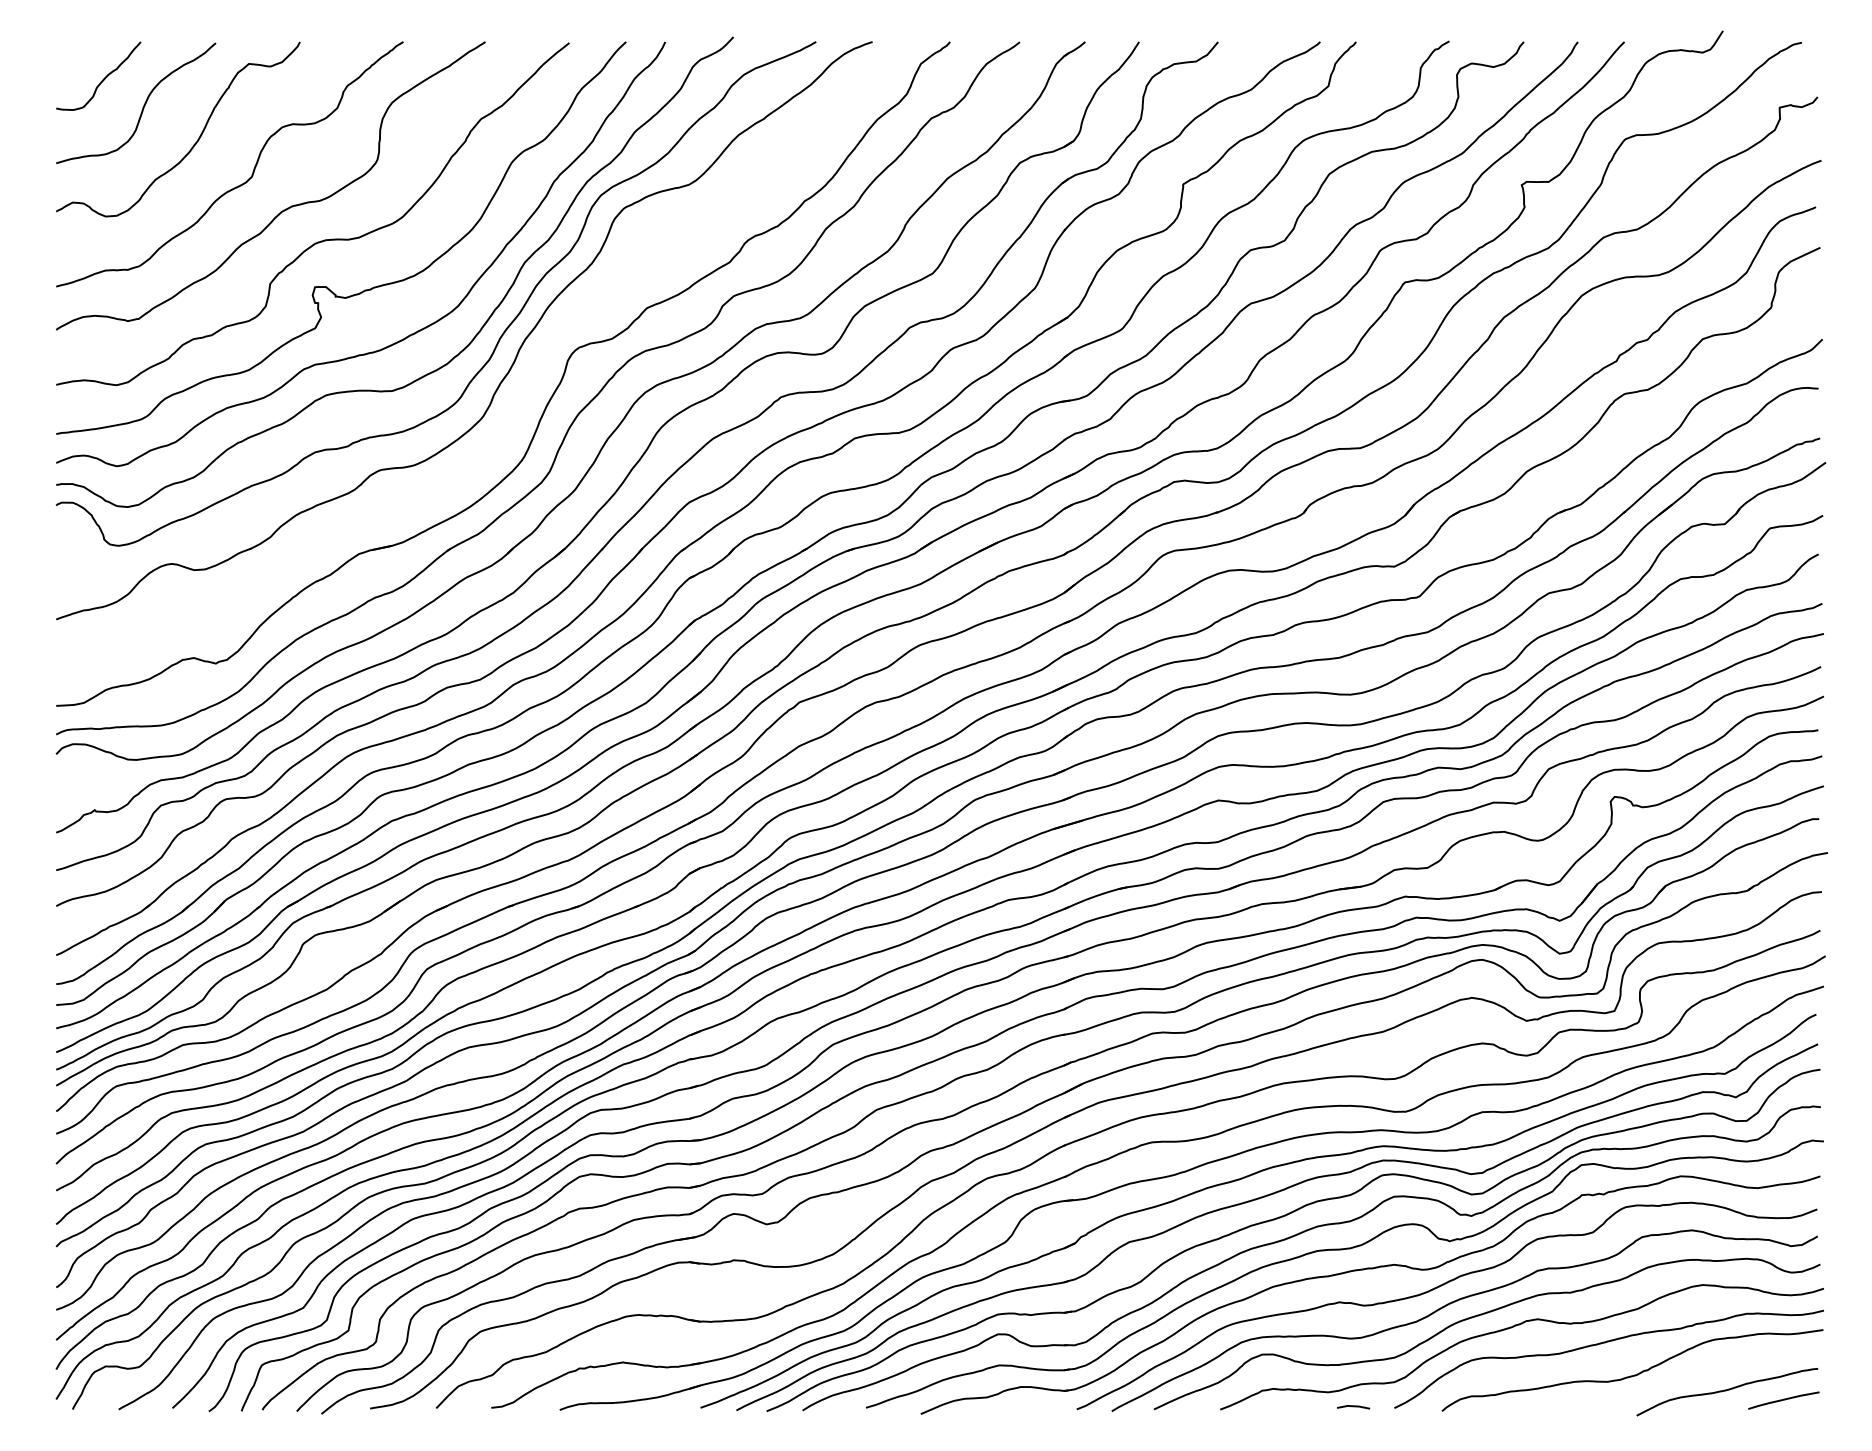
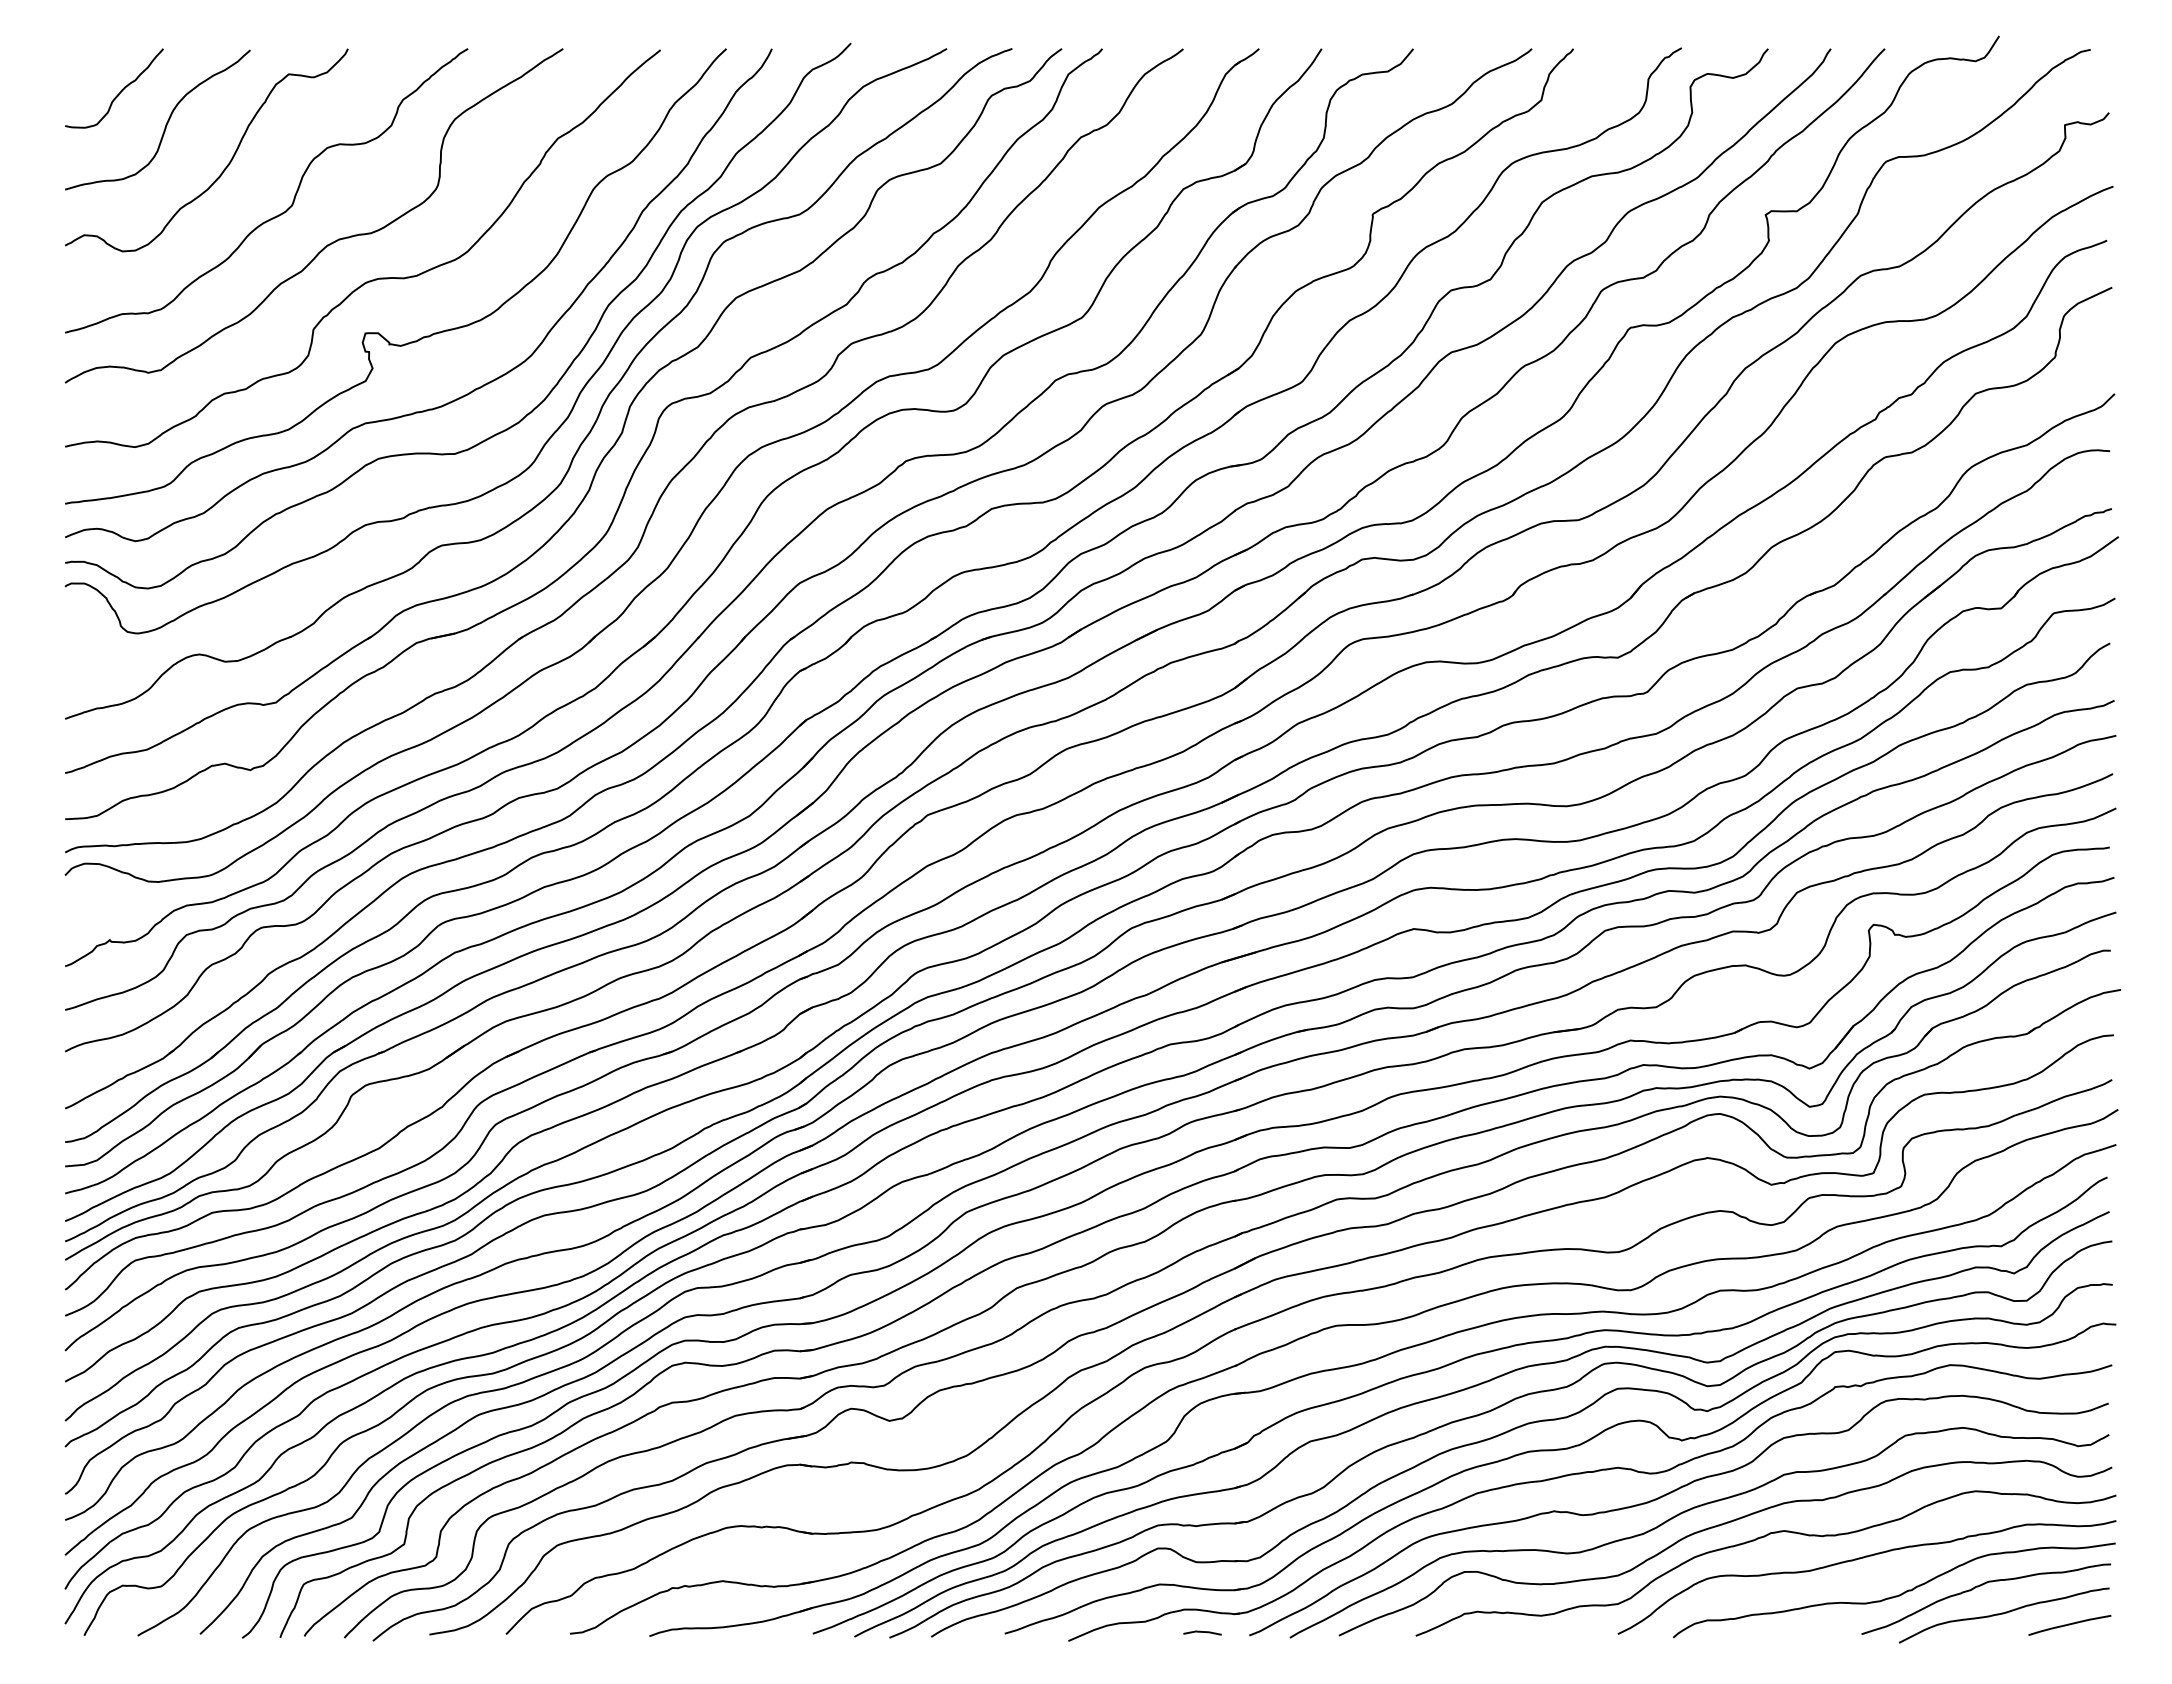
part: (527, 384) -> (611, 446), added
curve: (1706, 1367) -> (1980, 1586), added
curve: (1353, 1406) -> (1202, 1632), moved

